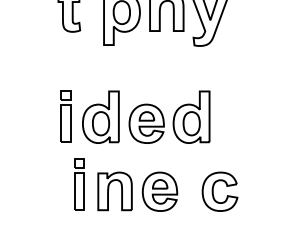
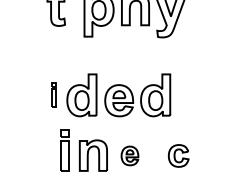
part: (65, 116) -> (53, 94), size x0.6
part: (159, 191) -> (129, 155), size x0.6
part: (219, 191) -> (178, 155), size x0.7

